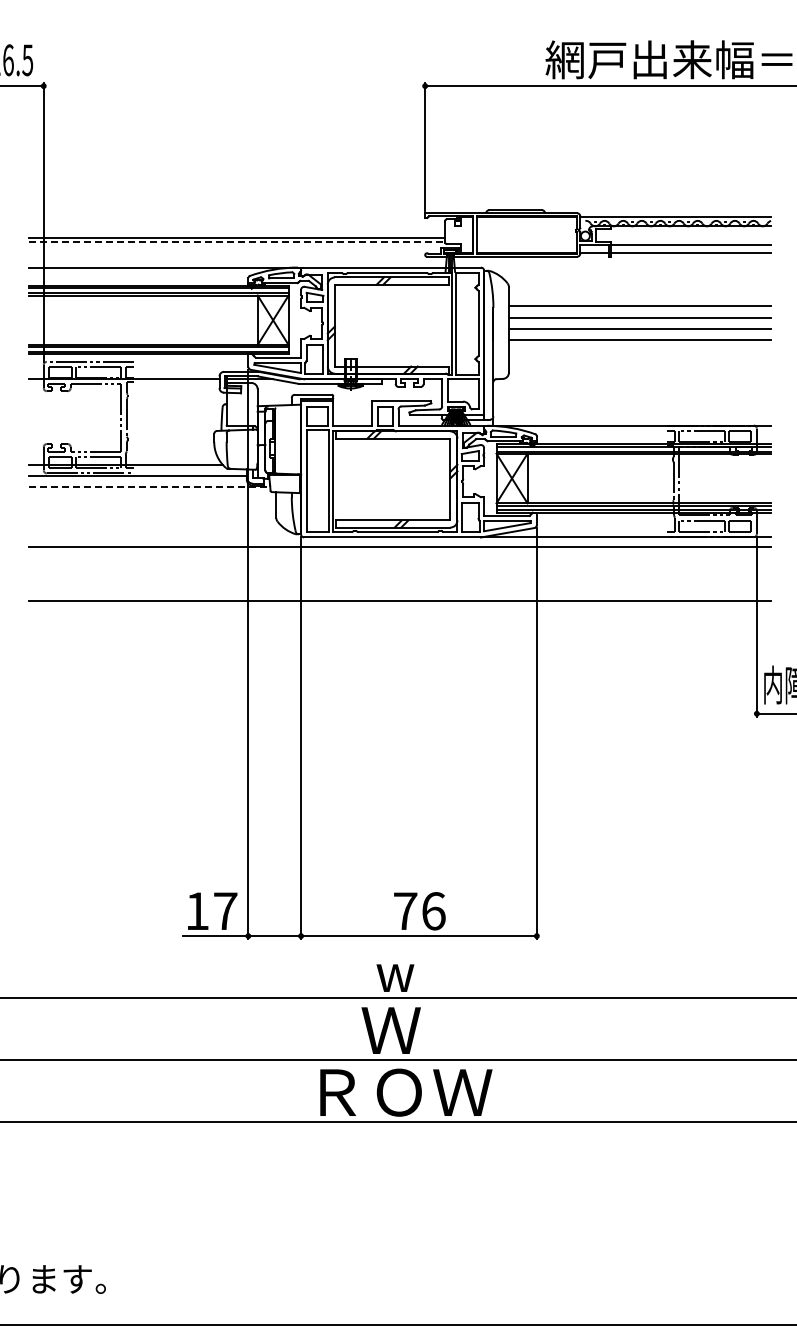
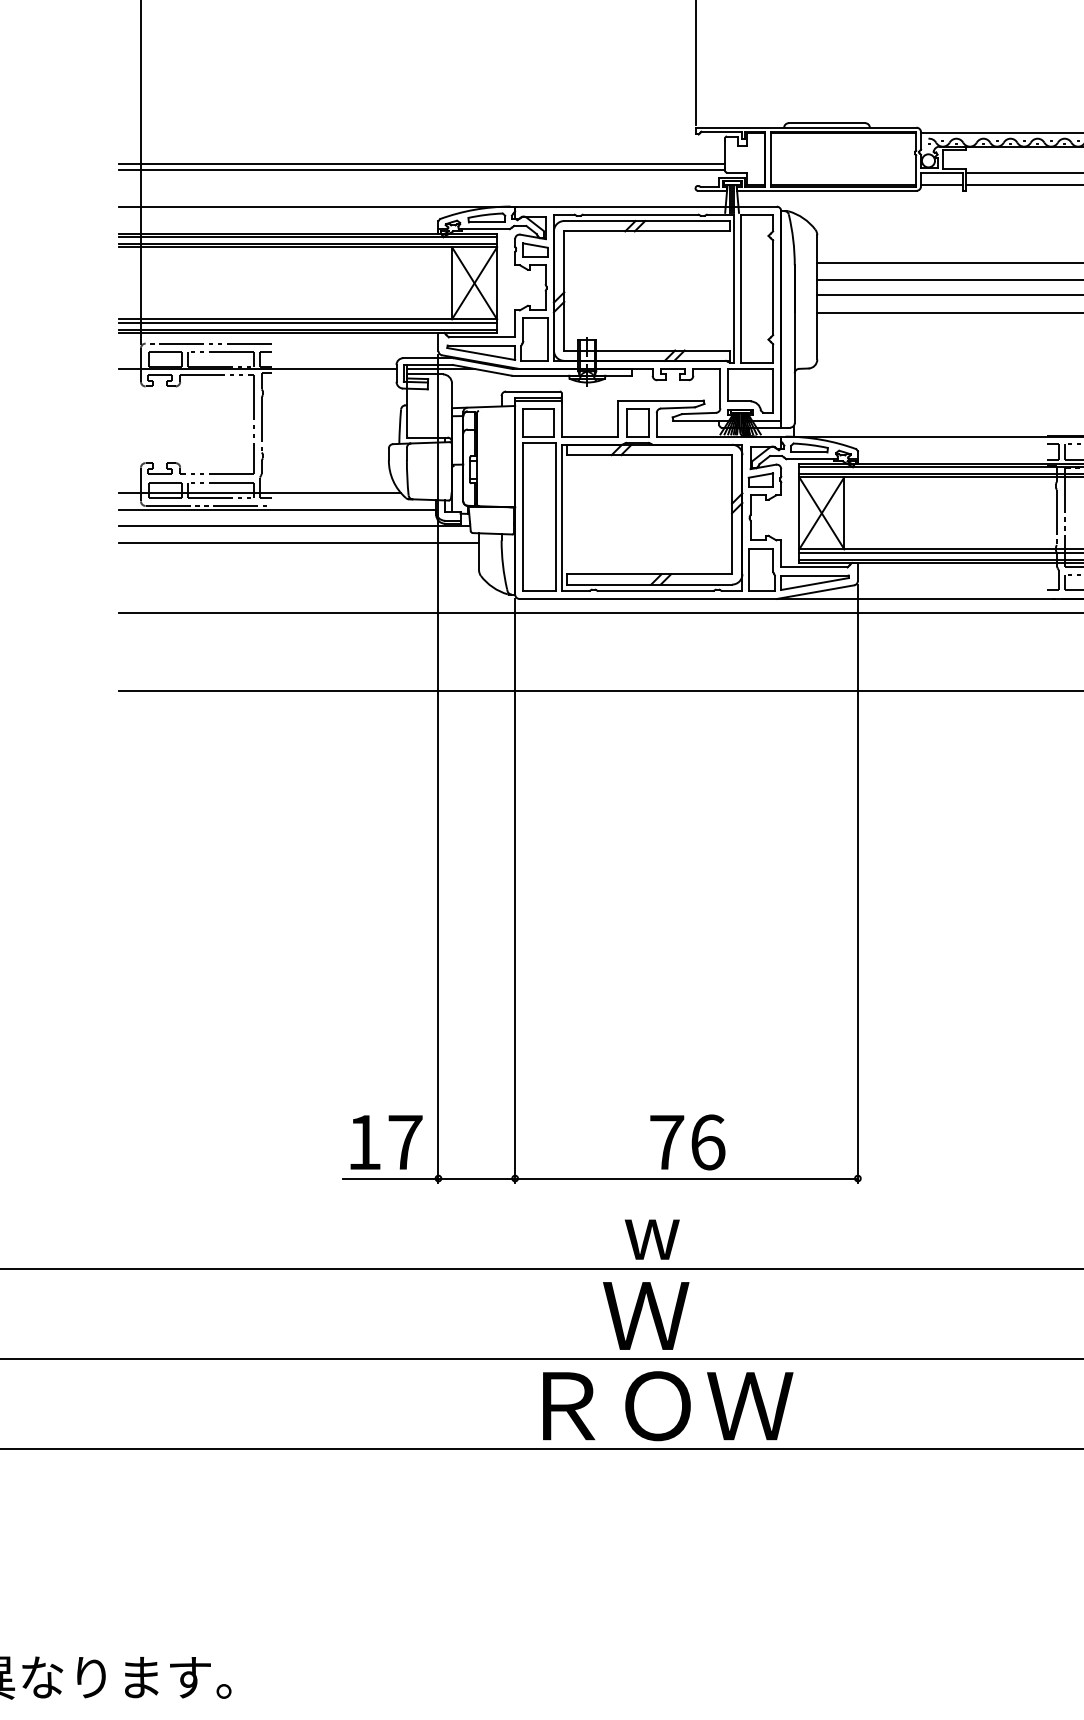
line: (237, 242) -> (422, 170), dashed -> solid
line: (149, 486) -> (294, 524), dashed -> solid
line: (152, 498) -> (299, 542), added

